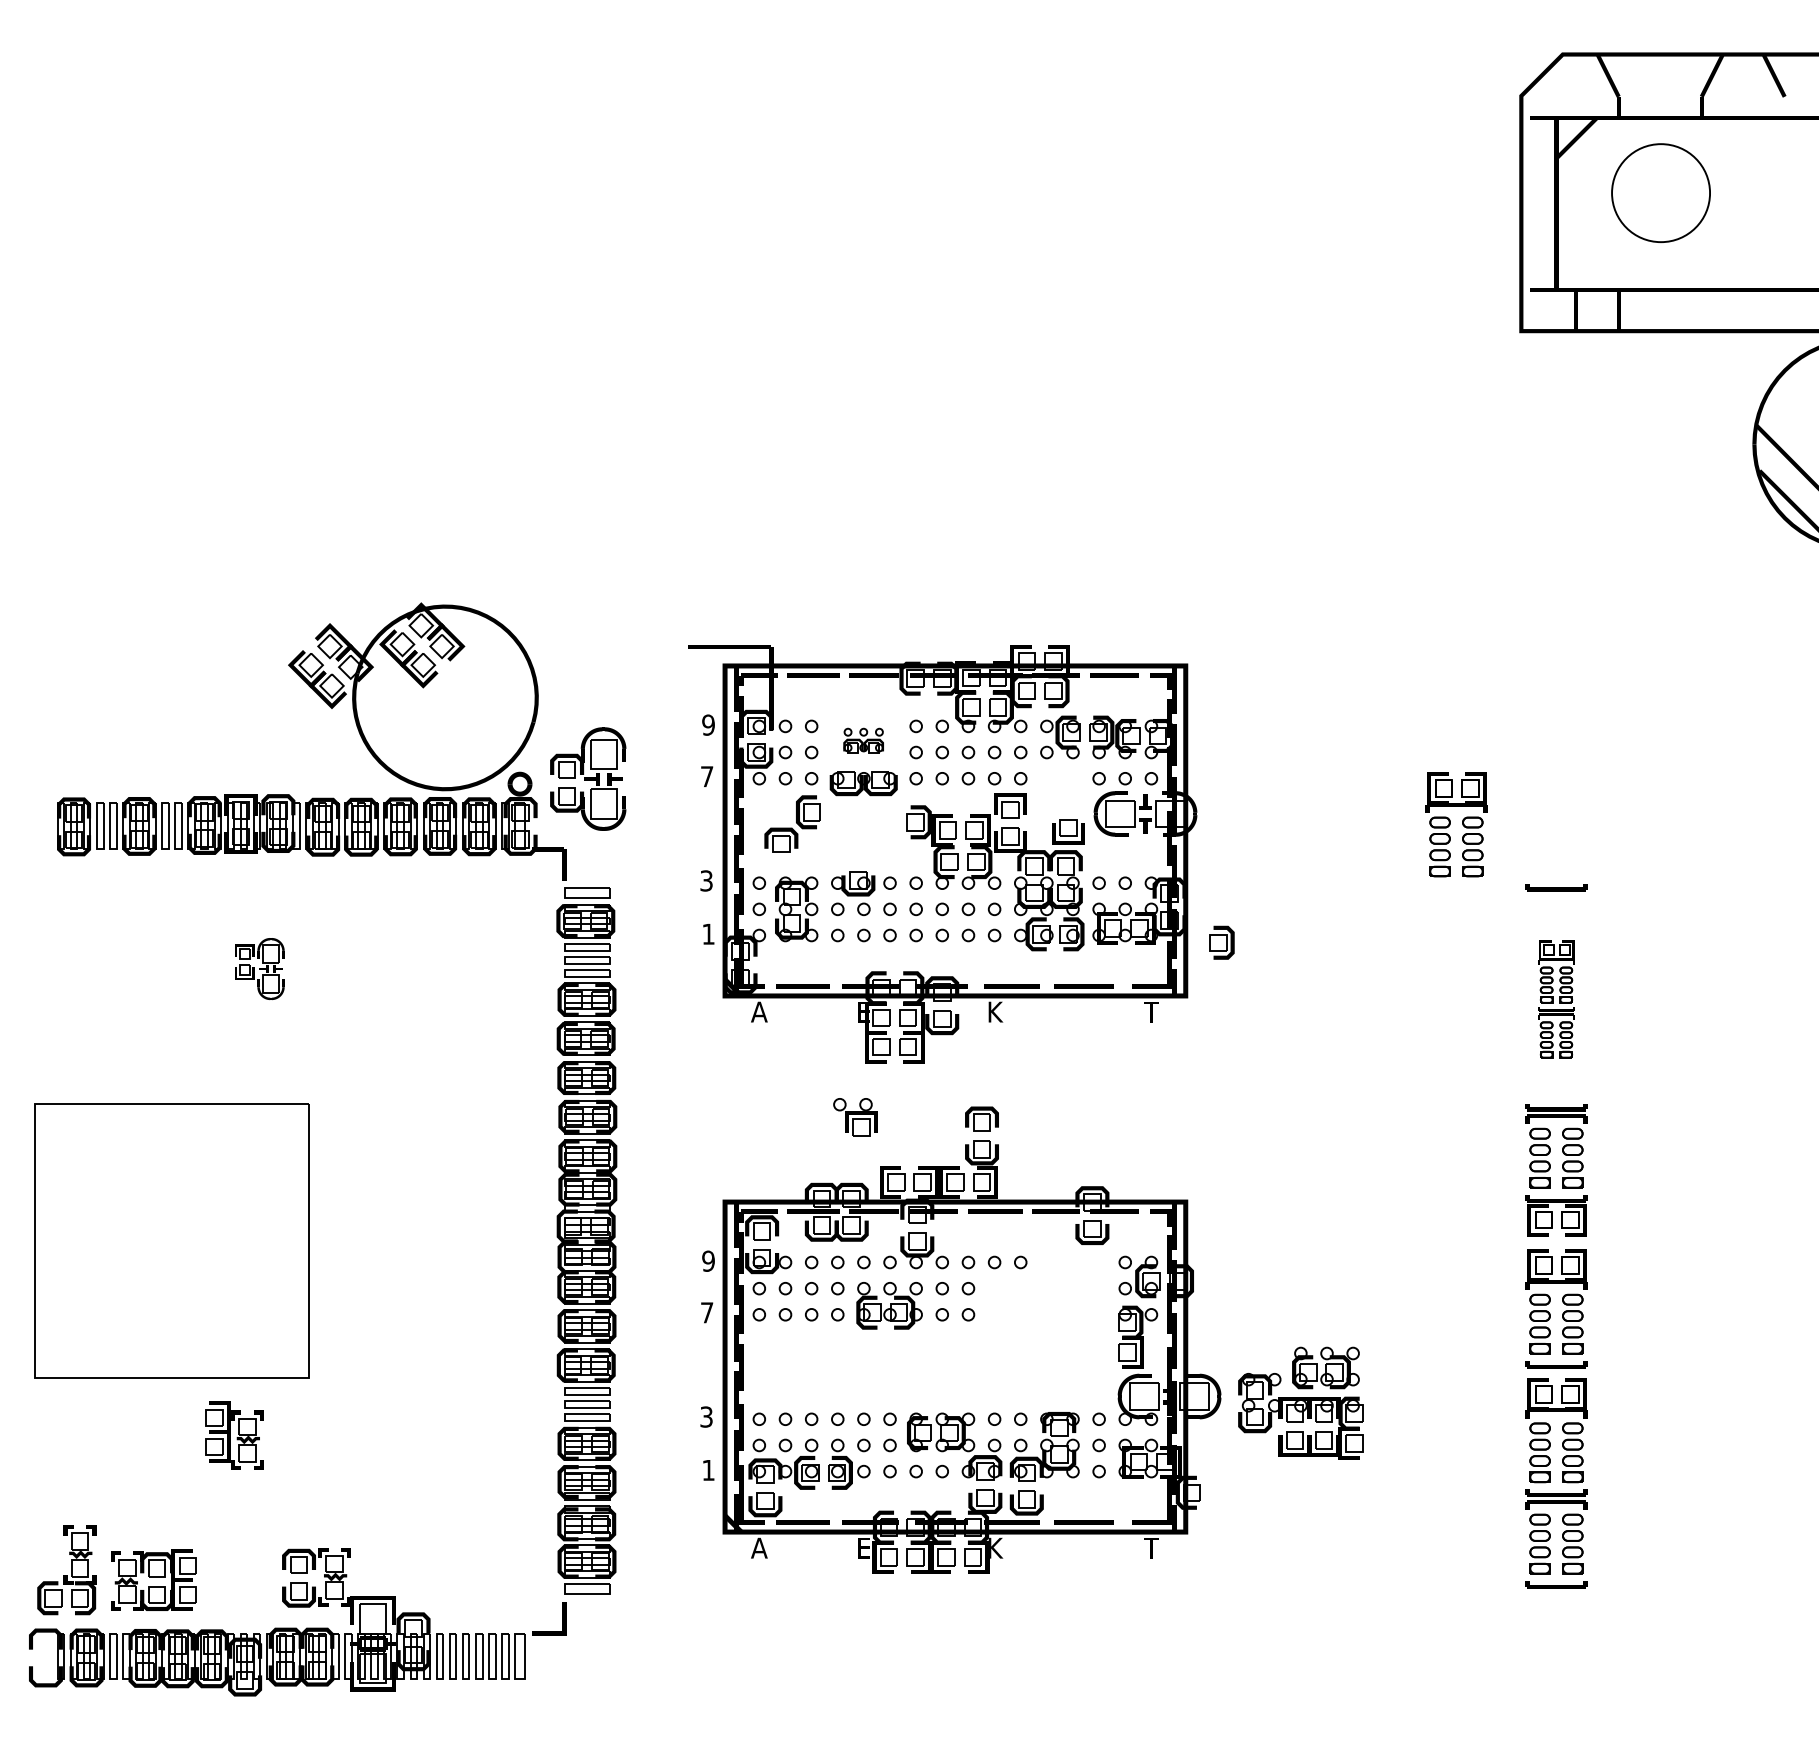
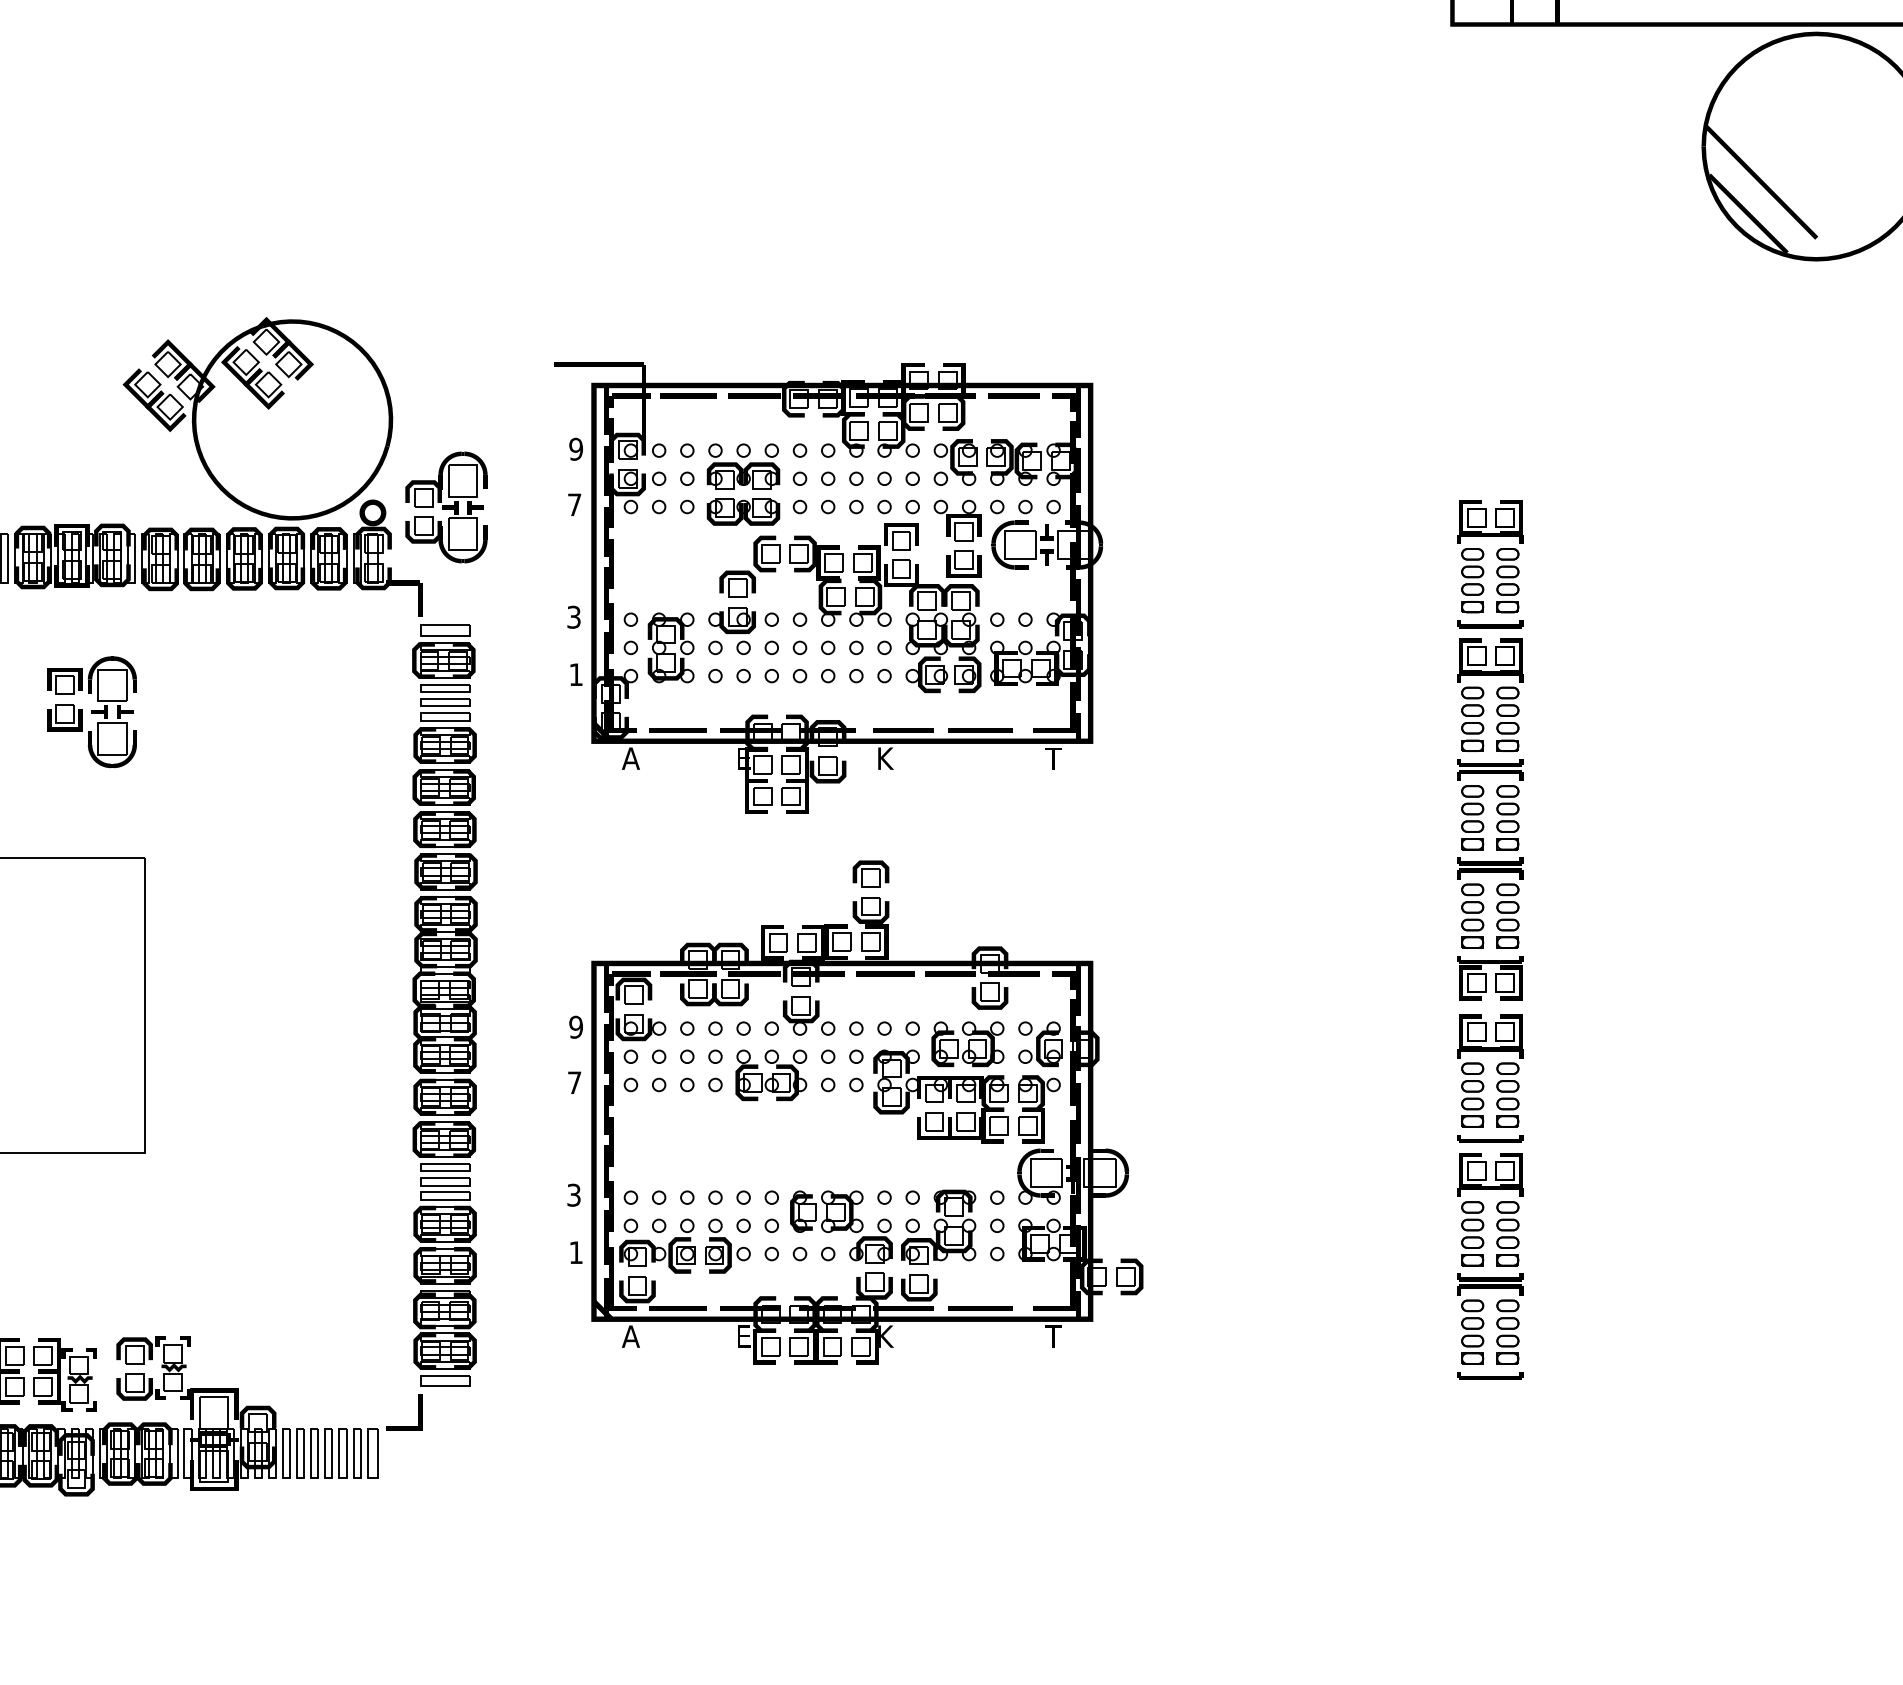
part: (863, 740) -> (743, 465), size x1.67
part: (792, 823) -> (749, 566), moved
part: (1456, 824) -> (1490, 556), moved
part: (1221, 942) -> (1129, 1276), moved
part: (259, 968) -> (92, 711), size x1.67
part: (1556, 999) -> (1490, 745), size x1.67
part: (855, 1117) -> (957, 520), moved
part: (1300, 1402) -> (940, 1081), moved
part: (234, 1435) -> (65, 1374), moved

